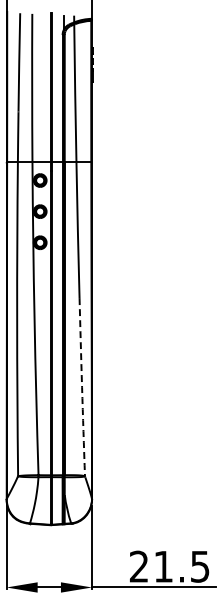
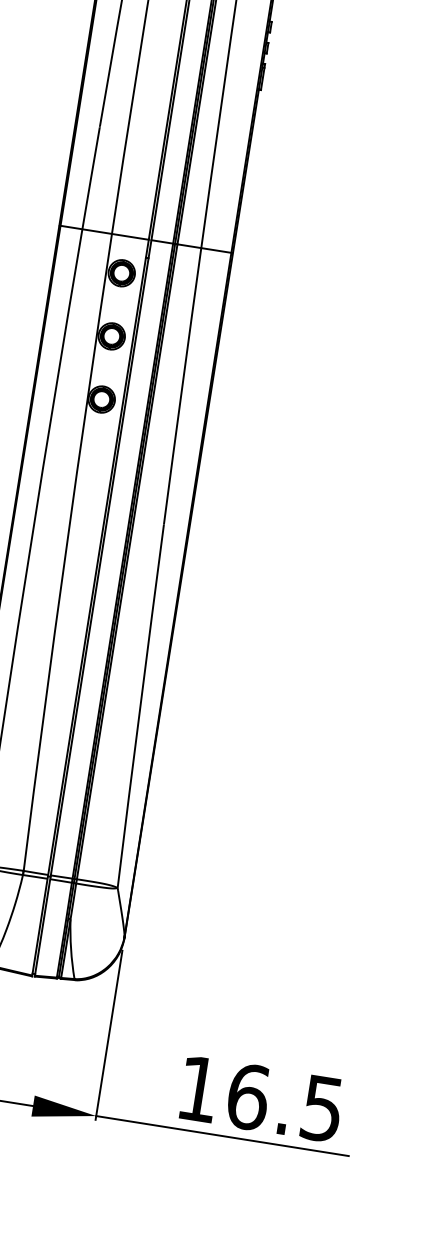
arc: (82, 387) -> (141, 706), dashed -> solid
text: (151, 566) -> (223, 1092), 21.5 -> 16.5

